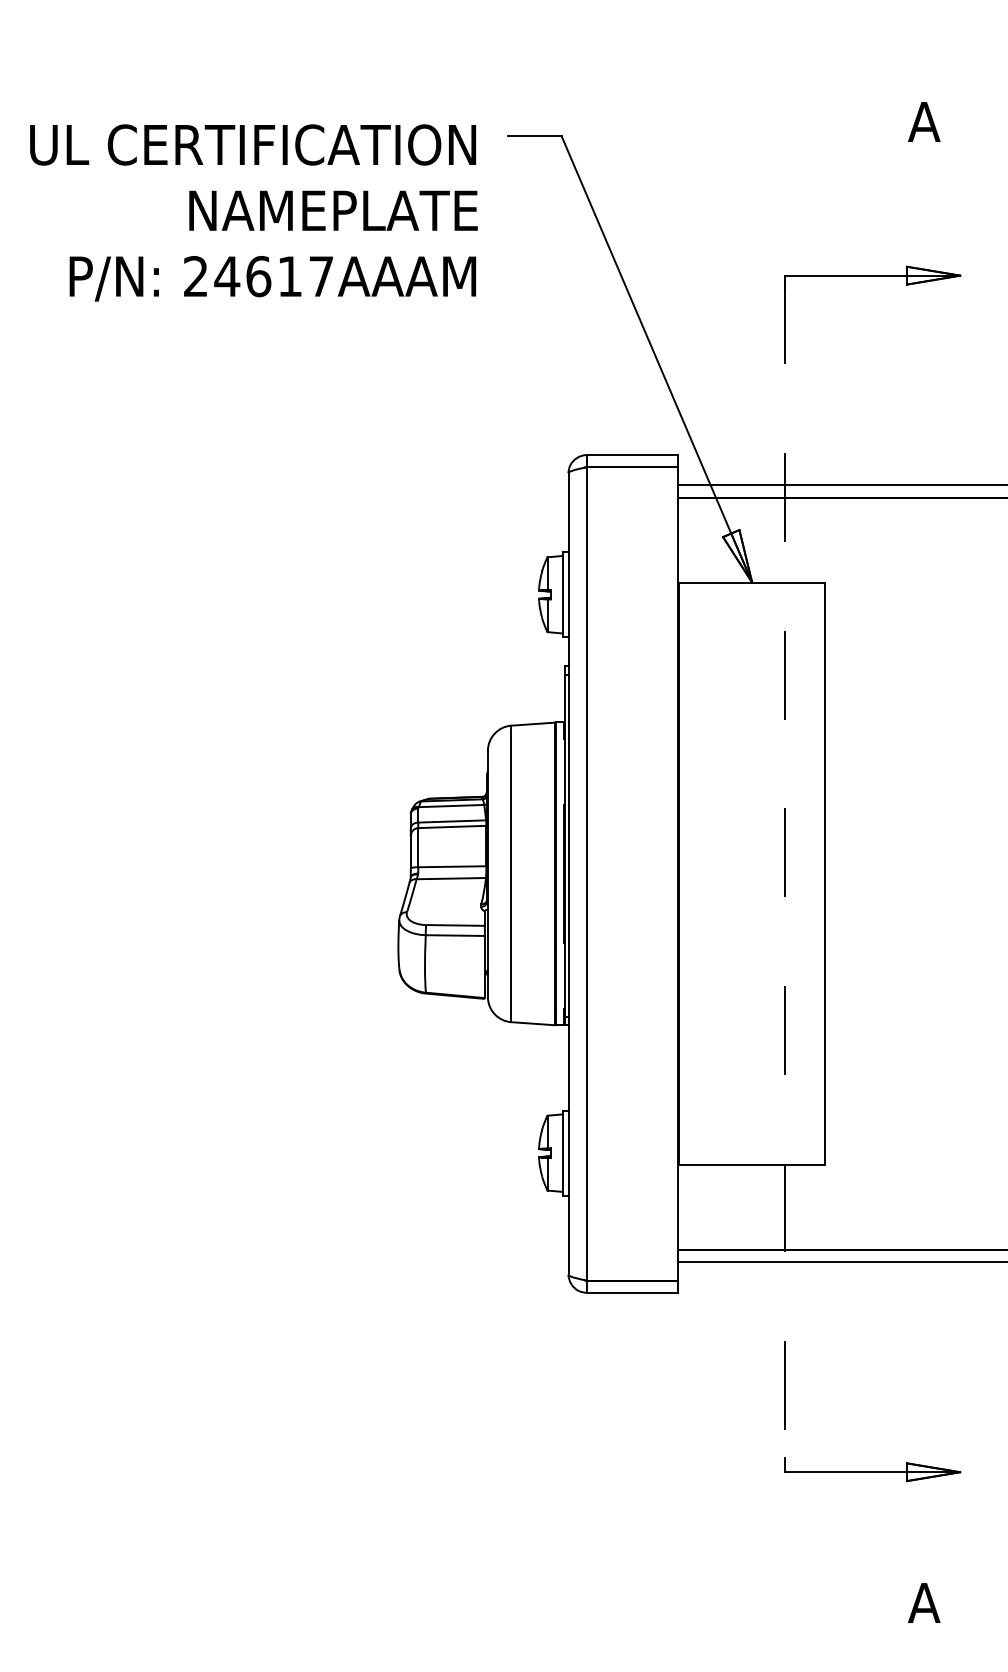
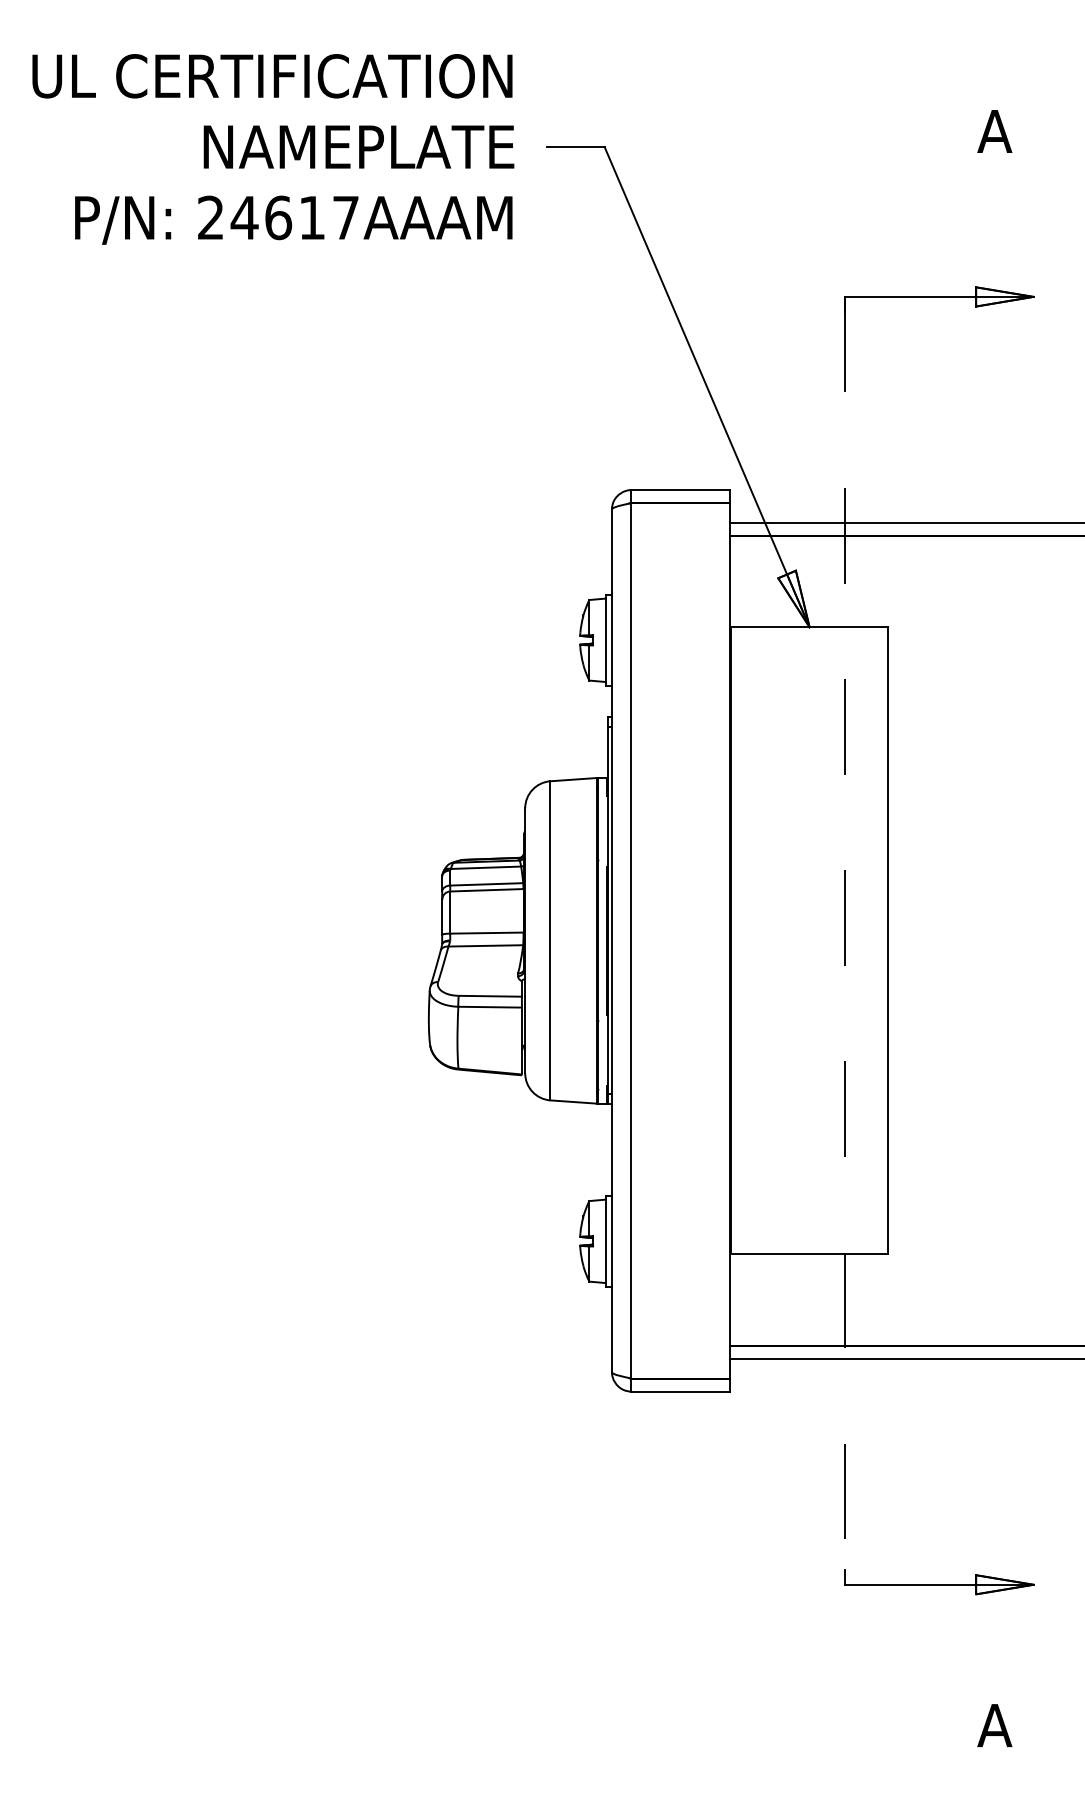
text: (254, 213) -> (273, 149), moved

